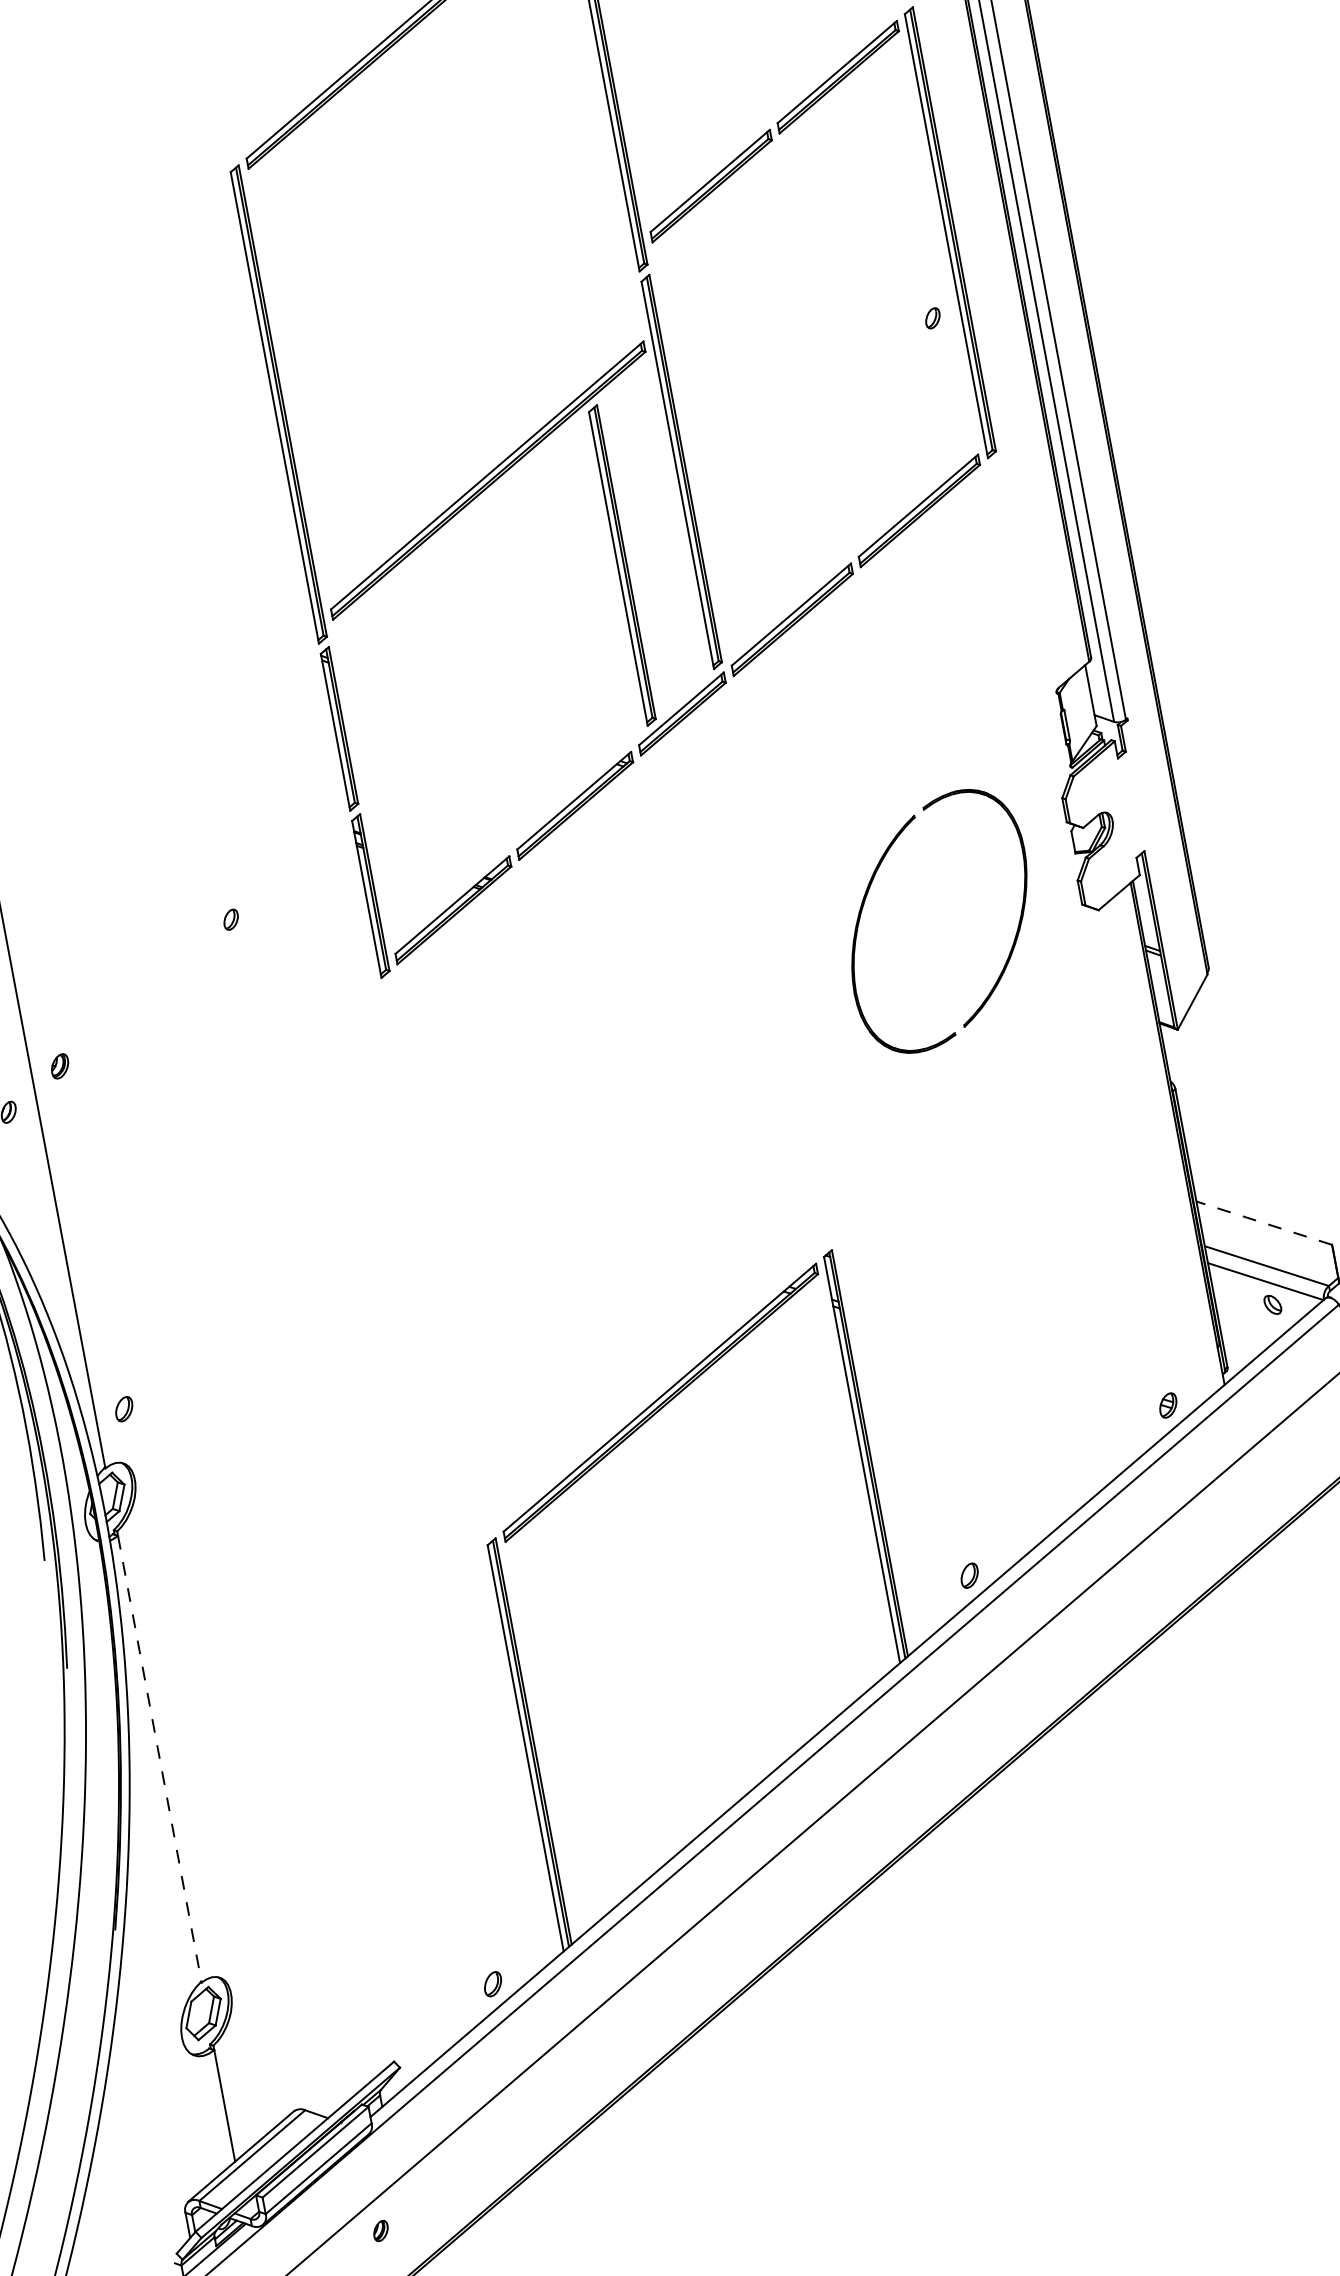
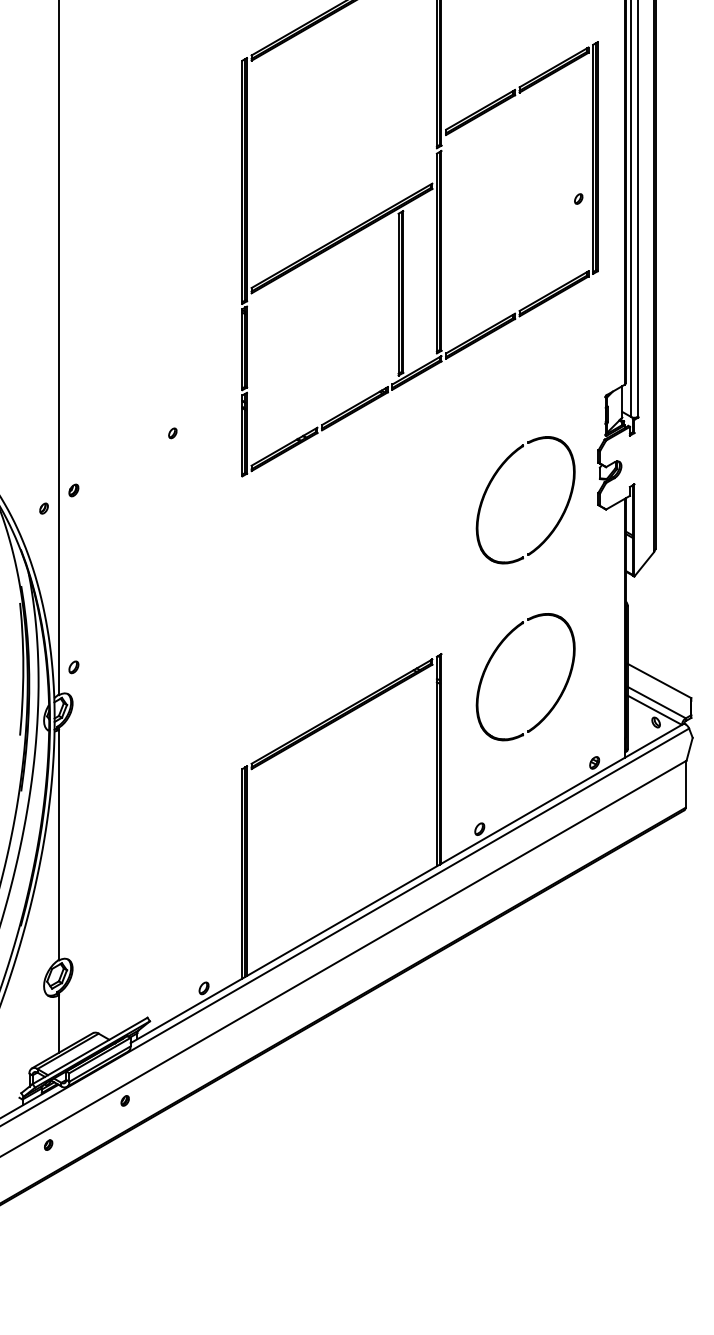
line: (1264, 1222) -> (659, 680), dashed -> solid
part: (932, 1240) -> (492, 658), added
line: (160, 1757) -> (59, 844), dashed -> solid

